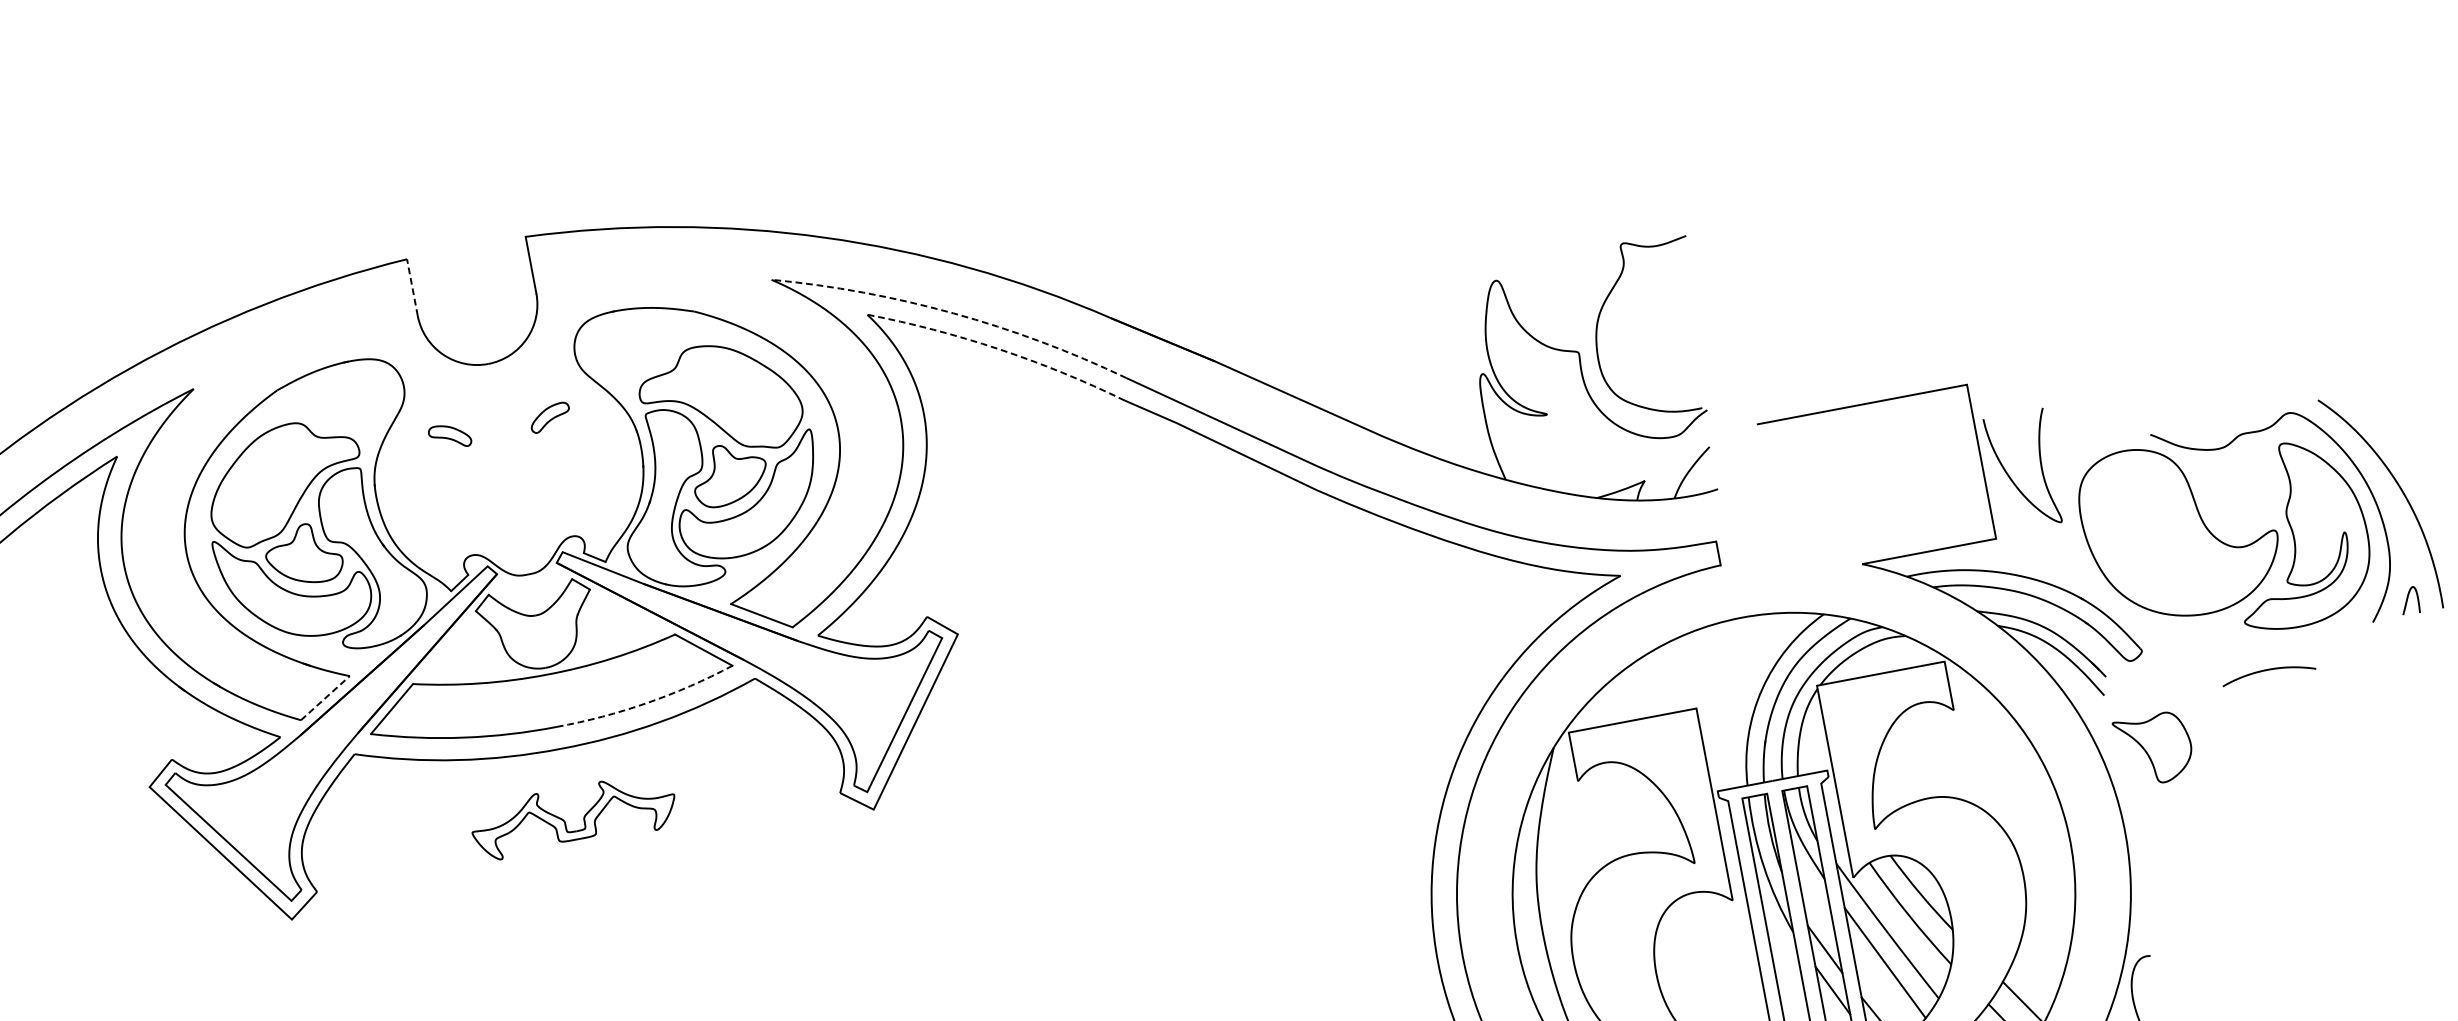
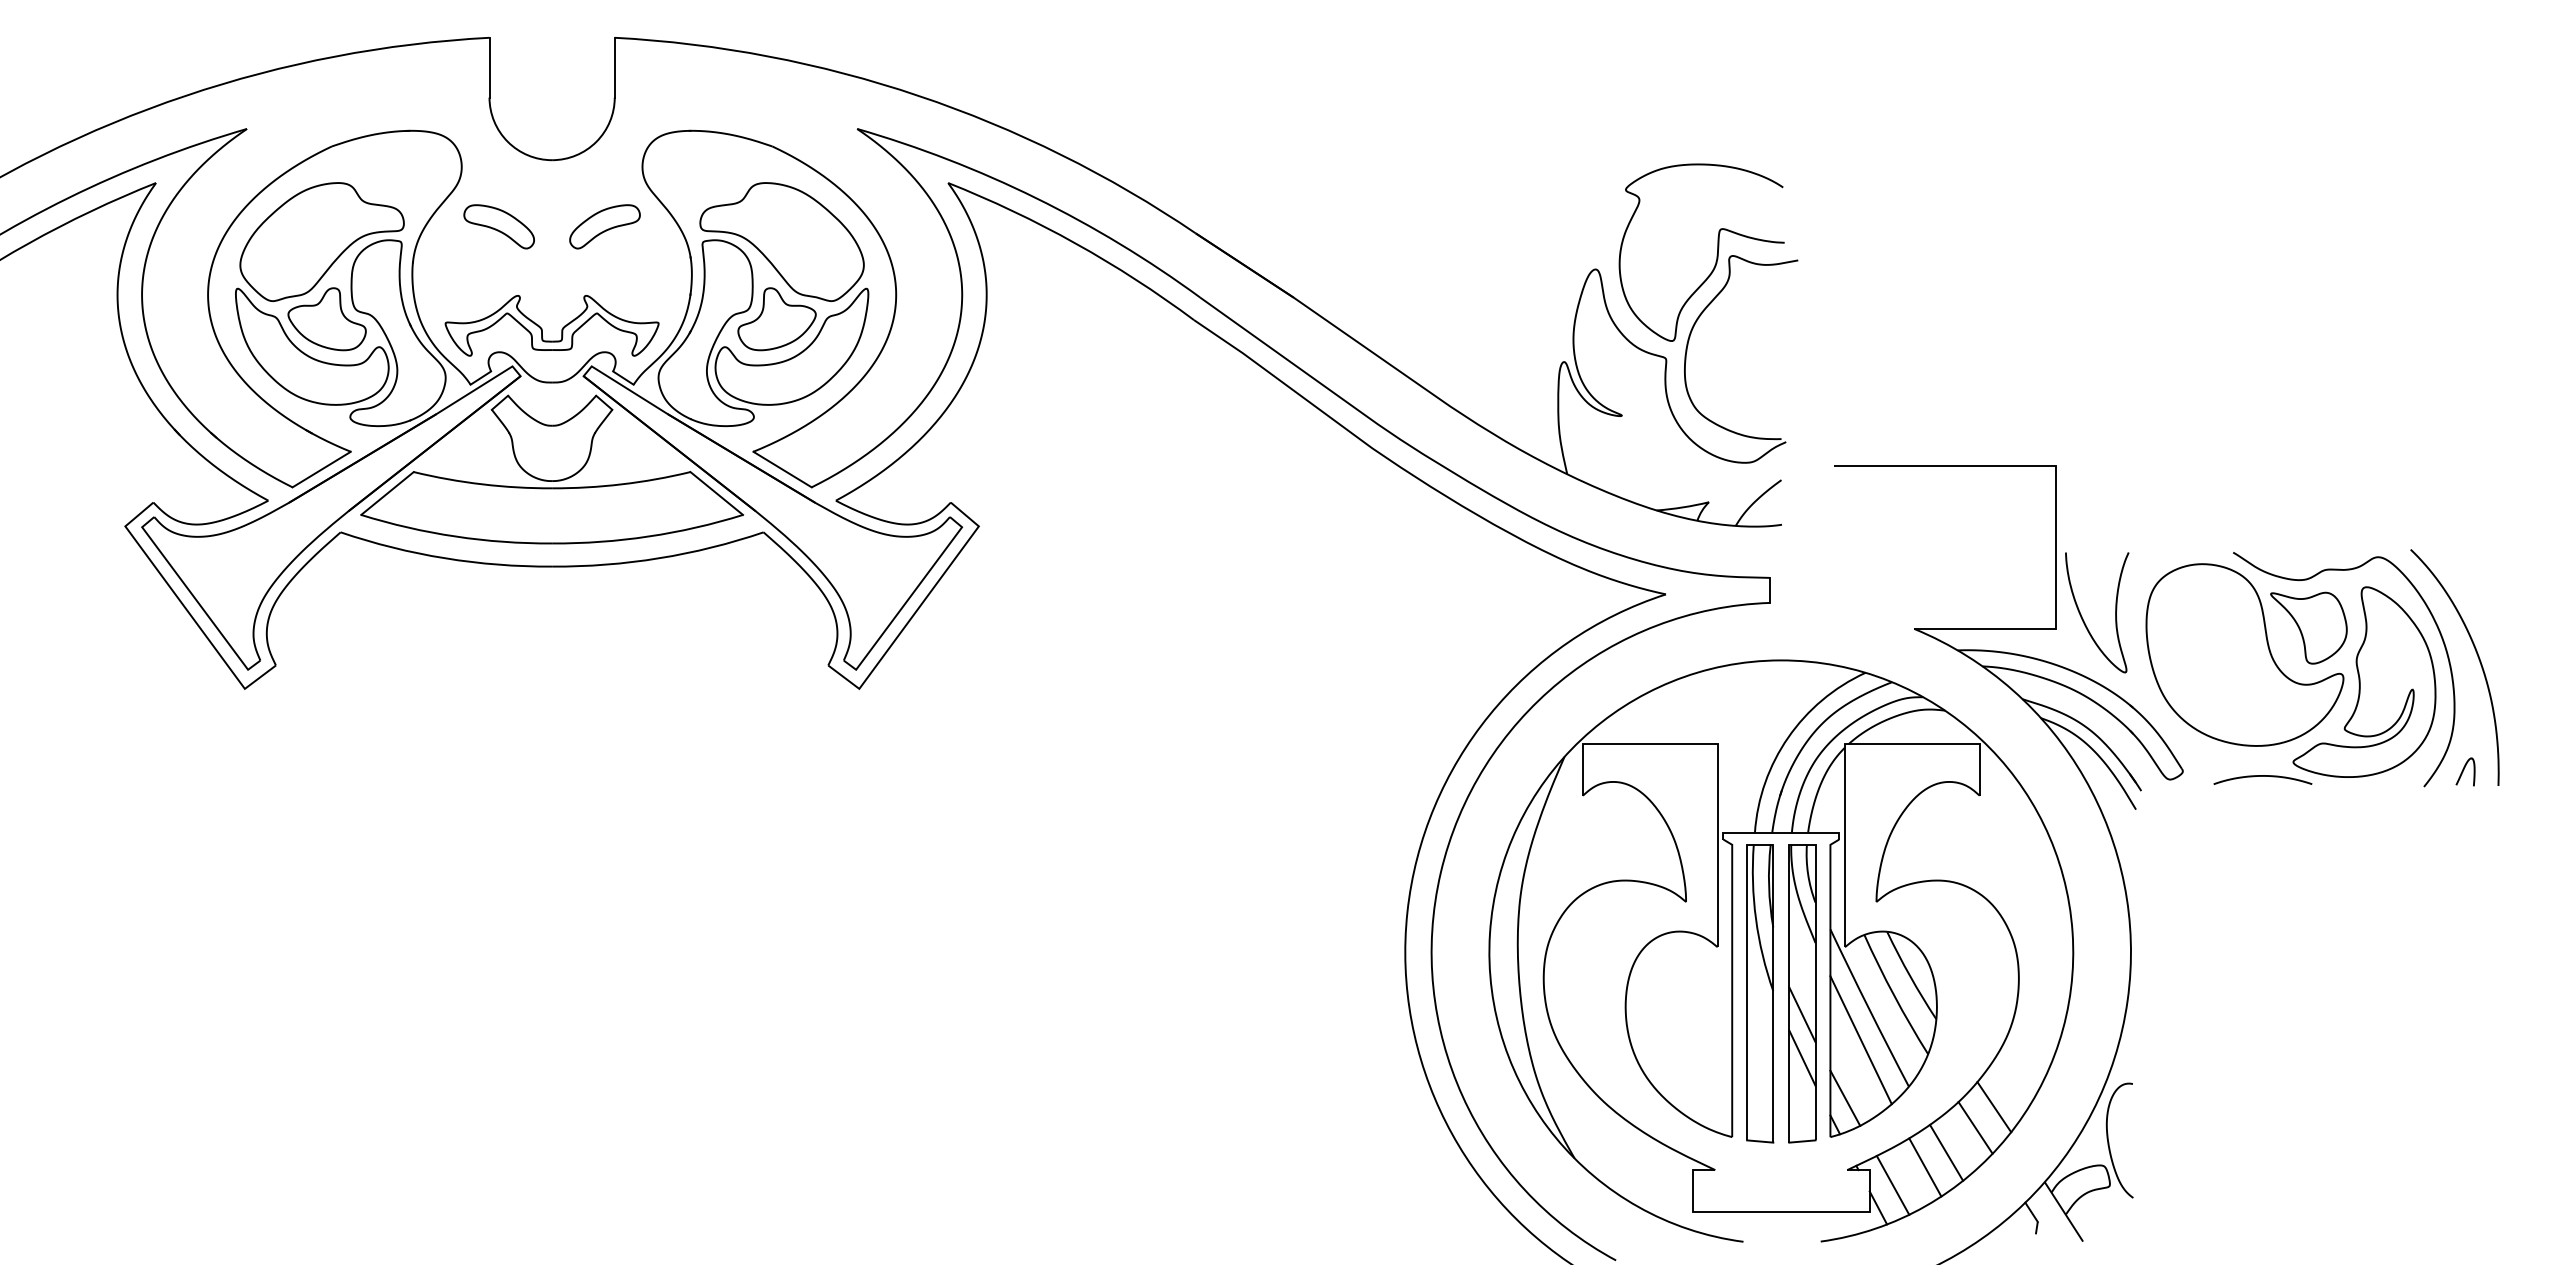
curve: (1607, 245) -> (1716, 255), added
line: (412, 287) -> (489, 67), dashed -> solid
arc: (953, 313) -> (1036, 198), dashed -> solid
arc: (998, 349) -> (1075, 243), dashed -> solid
part: (549, 417) -> (604, 226), size x1.67
part: (449, 436) -> (498, 226), size x1.67
curve: (2011, 478) -> (2083, 618), moved
curve: (2267, 670) -> (2262, 776), moved
line: (326, 697) -> (322, 469), dashed -> solid
arc: (646, 703) -> (648, 536), dashed -> solid
part: (2154, 748) -> (2308, 627), moved
part: (565, 820) -> (542, 328), moved

